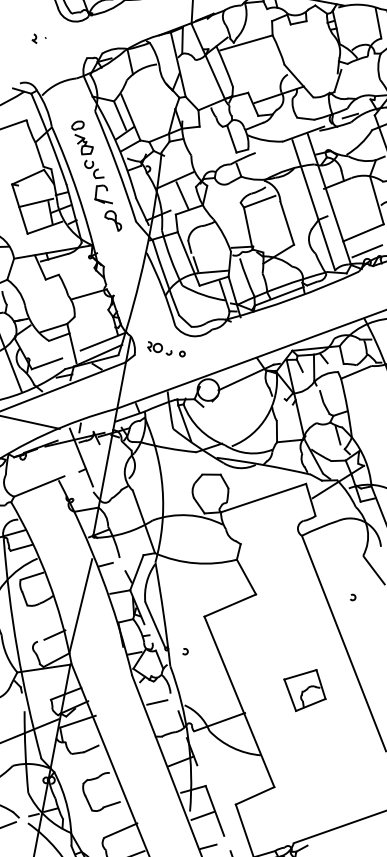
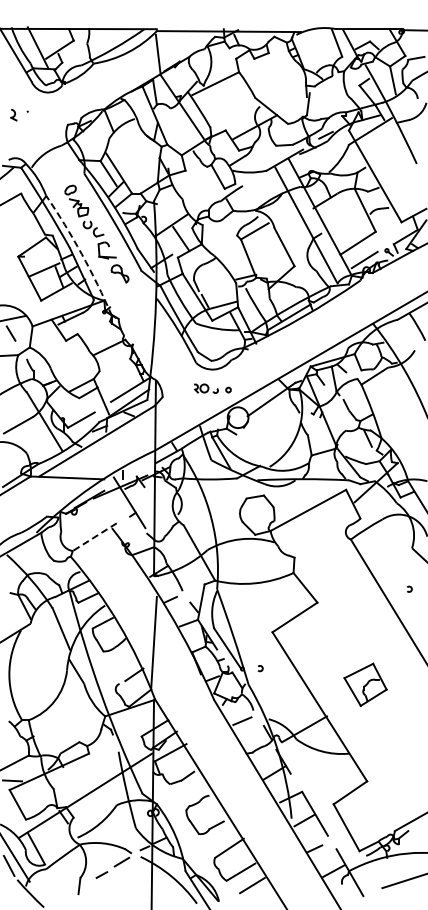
part: (39, 39) -> (19, 115), size x1.4
arc: (77, 193) -> (81, 254), solid -> dashed
part: (166, 349) -> (212, 388), moved
line: (39, 486) -> (94, 537), solid -> dashed
part: (304, 689) -> (365, 684), moved

